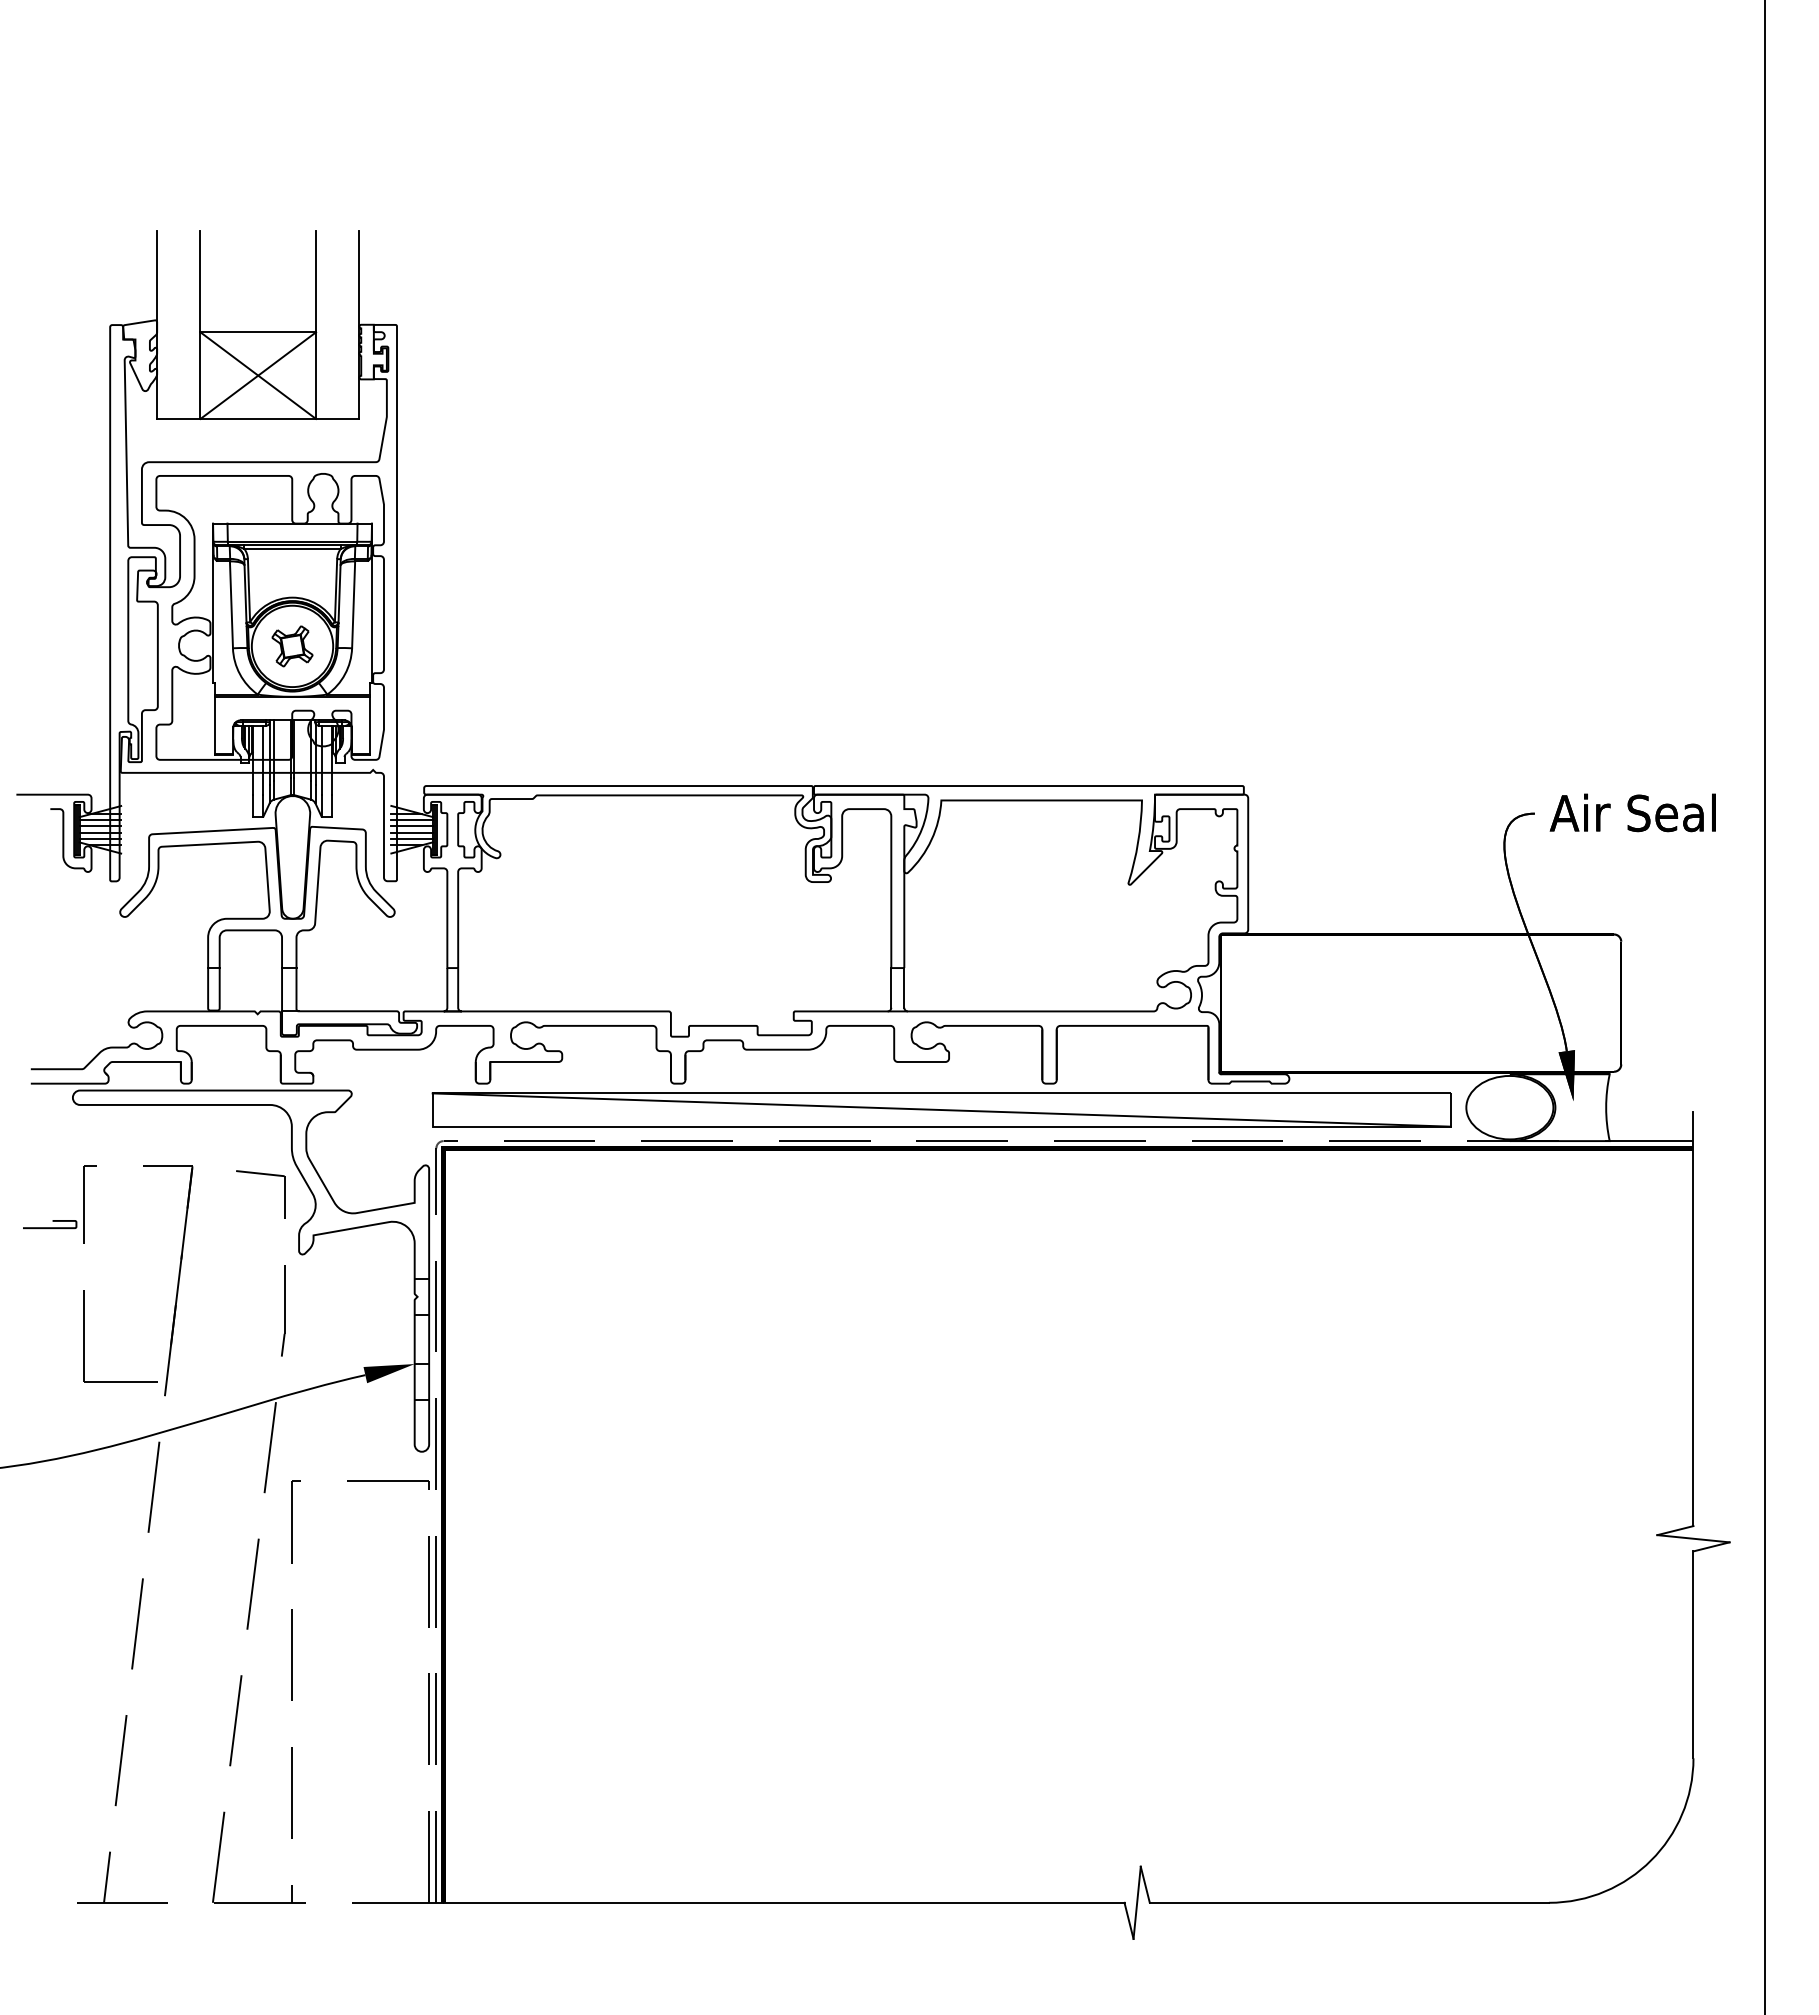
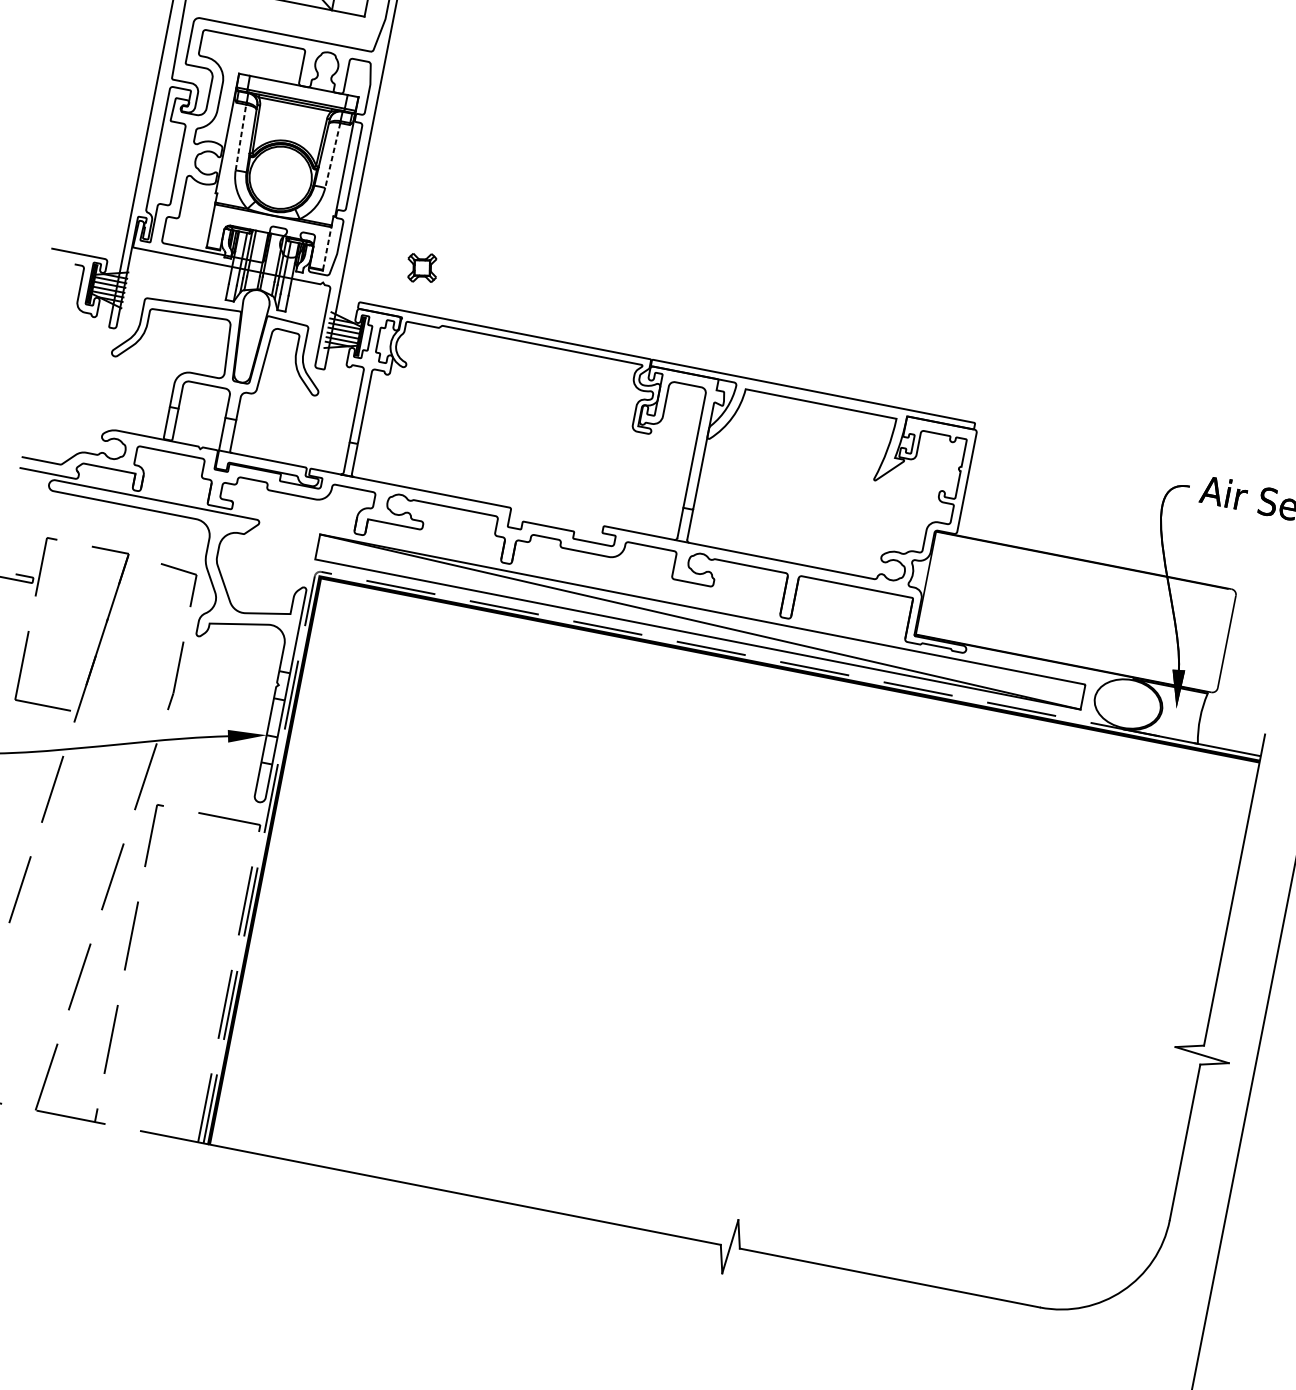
line: (231, 604) -> (241, 137), solid -> dashed
line: (353, 605) -> (332, 156), solid -> dashed
part: (292, 646) -> (422, 268), moved
line: (369, 724) -> (327, 247), solid -> dashed

